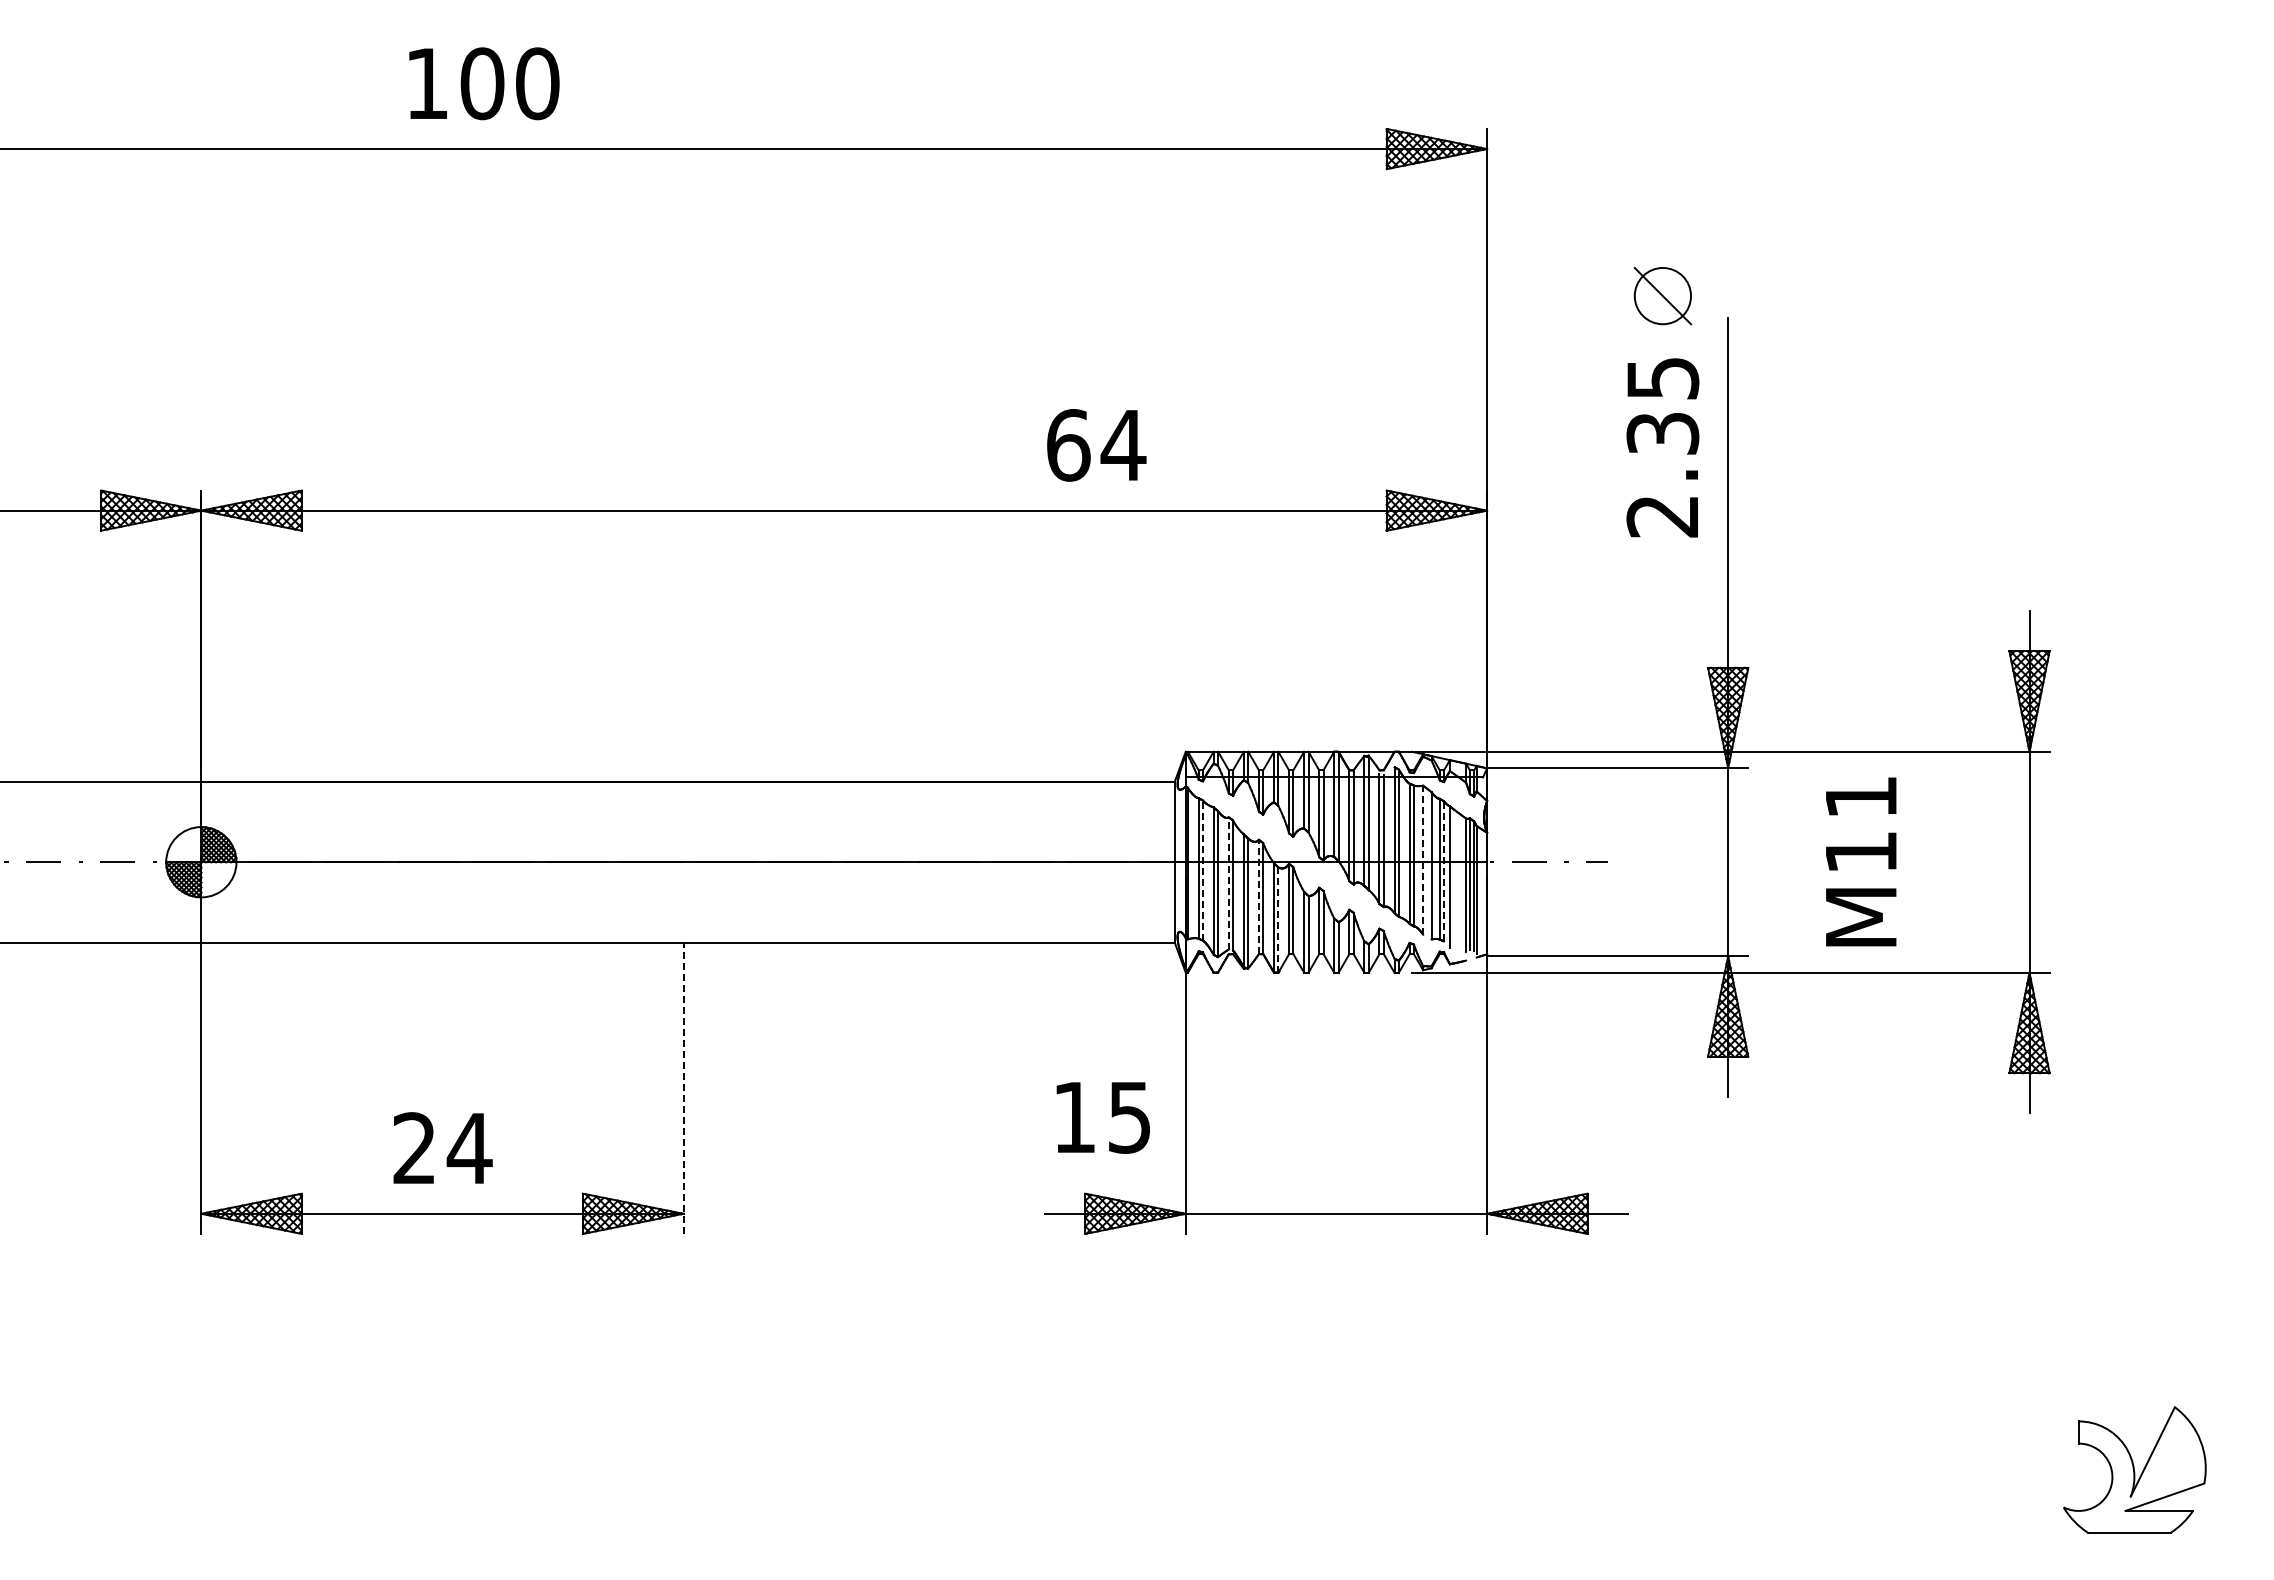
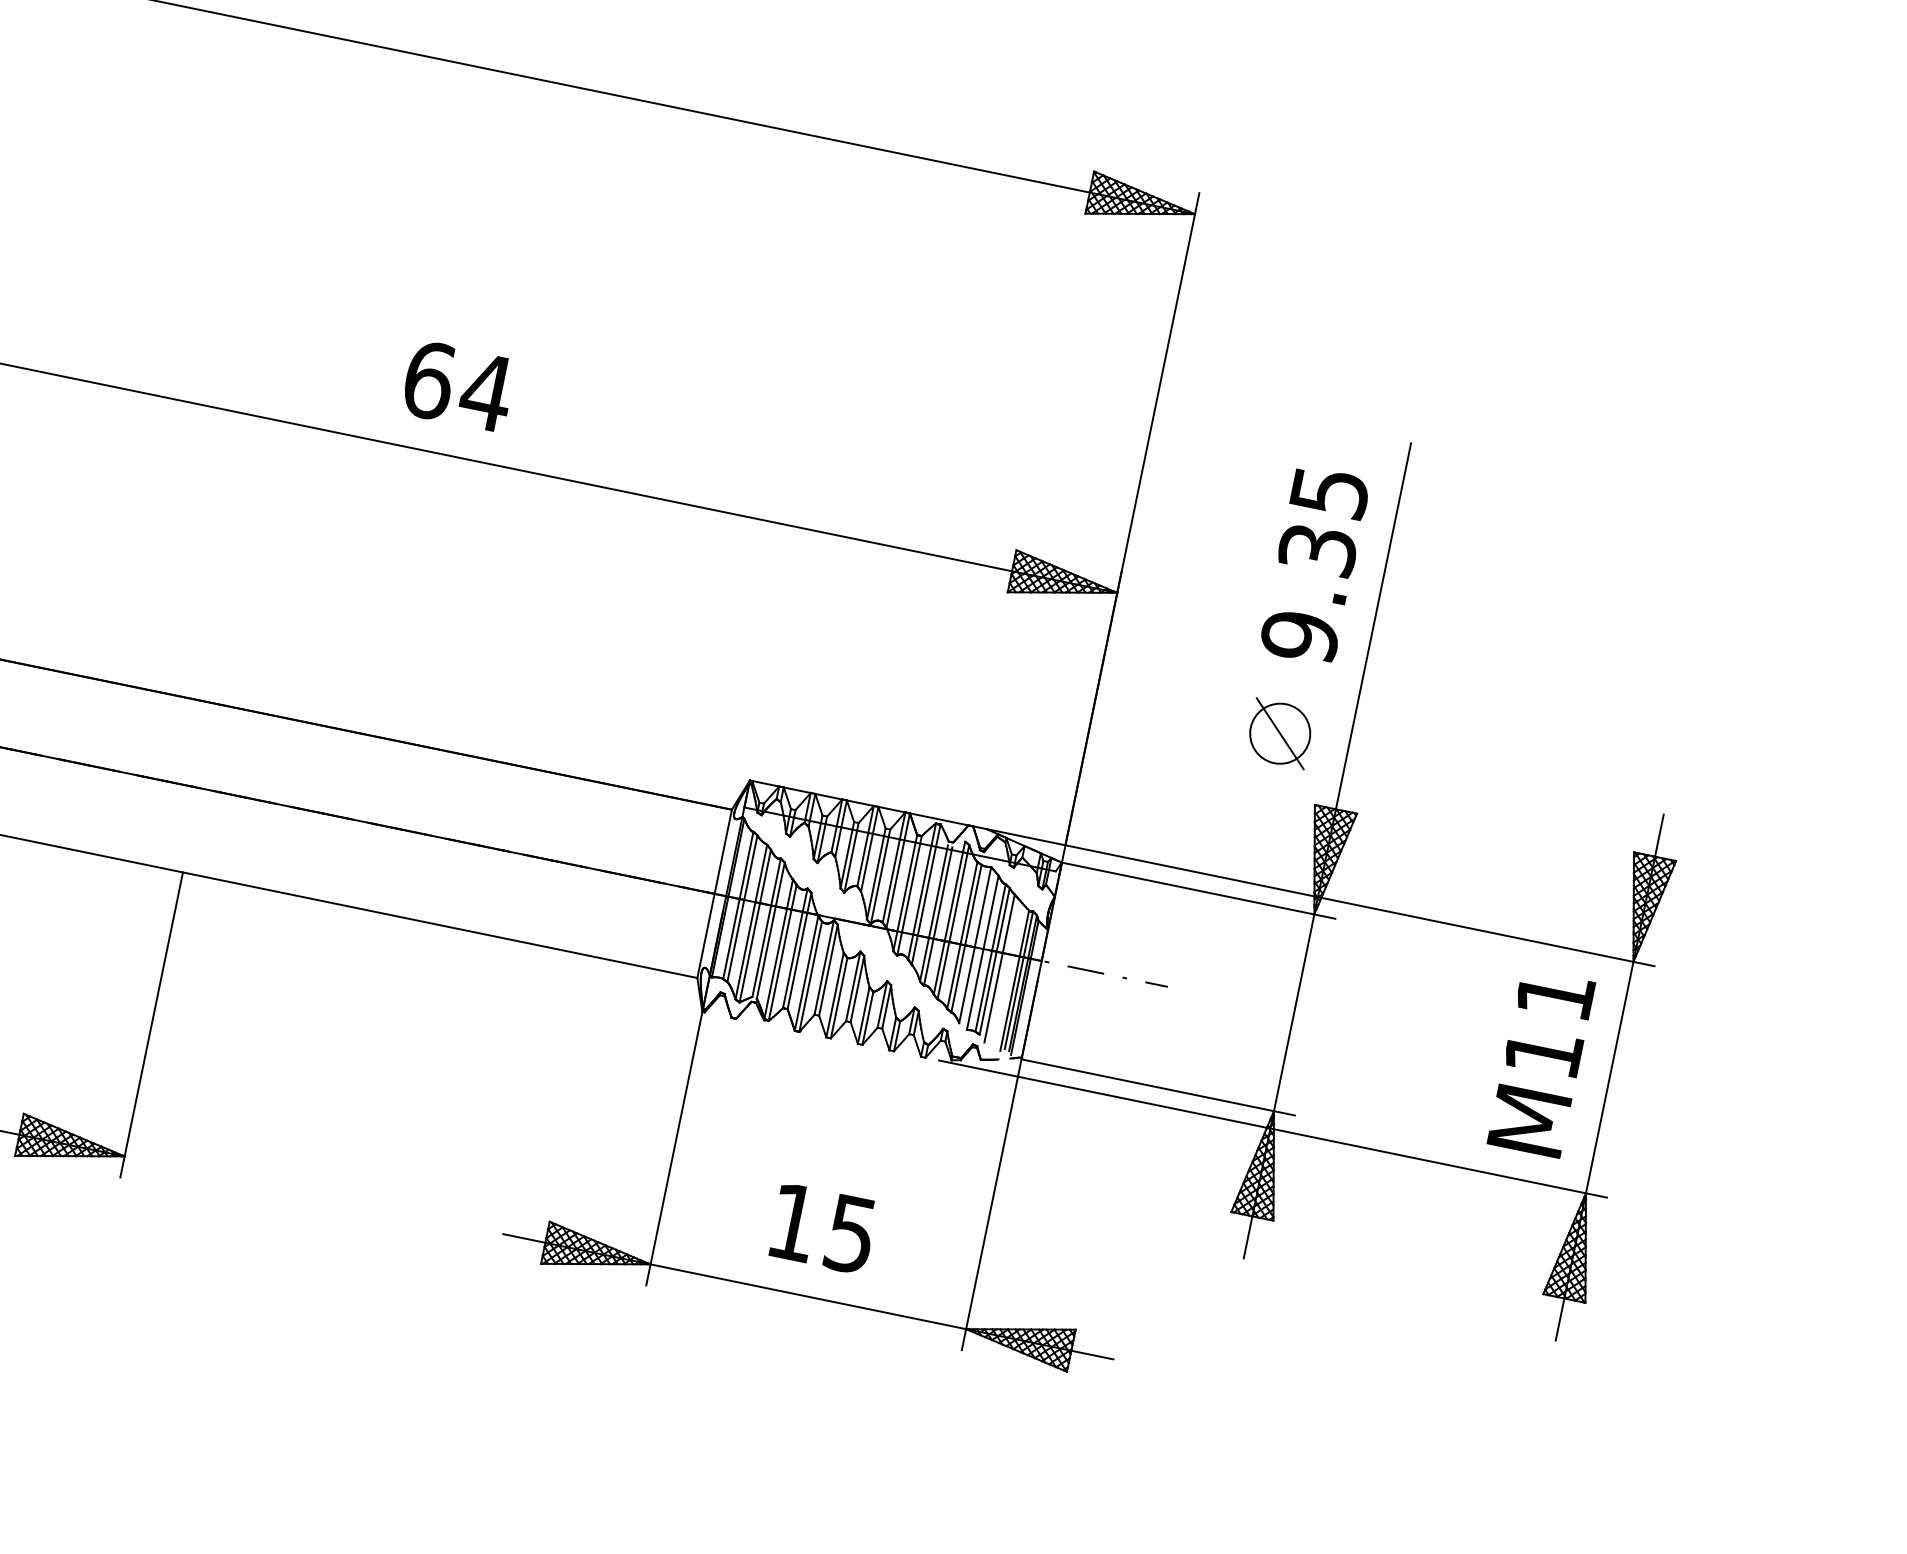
part: (1662, 295) -> (1279, 733), moved
text: (1096, 445) -> (458, 386), moved
text: (1662, 516) -> (1299, 636), 2.35 -> 9.35
line: (1423, 860) -> (975, 945), dashed -> solid
text: (1861, 861) -> (1541, 1062), moved
line: (1203, 870) -> (742, 908), dashed -> solid
line: (1444, 871) -> (995, 961), dashed -> solid
line: (1228, 882) -> (766, 926), dashed -> solid
line: (1258, 896) -> (794, 947), dashed -> solid
line: (1278, 920) -> (810, 977), dashed -> solid
line: (683, 1088) -> (151, 1025), dashed -> solid
text: (1102, 1117) -> (822, 1228), moved

